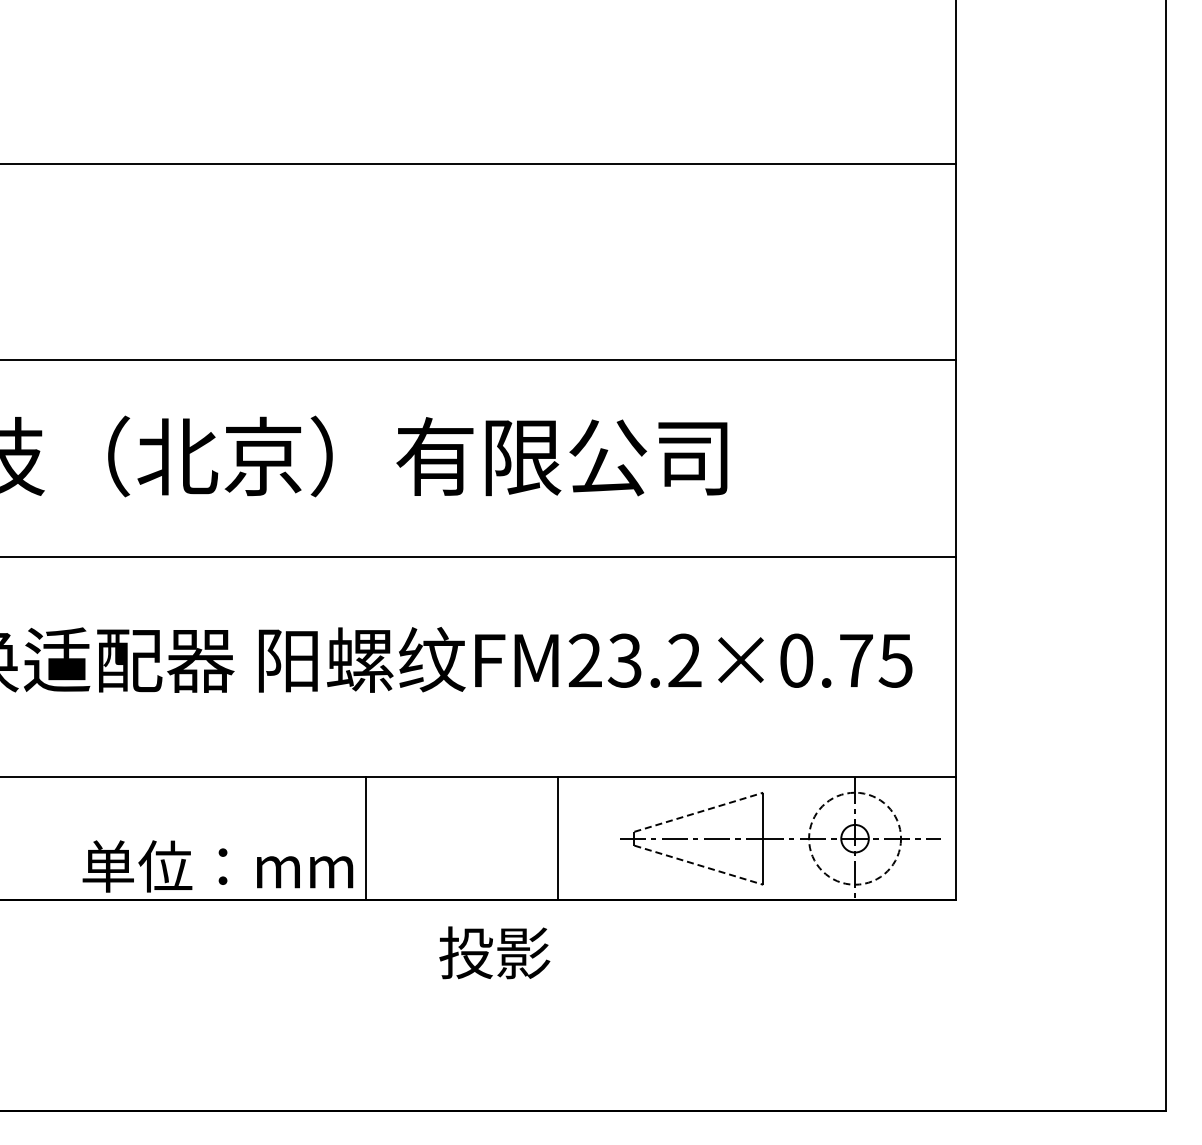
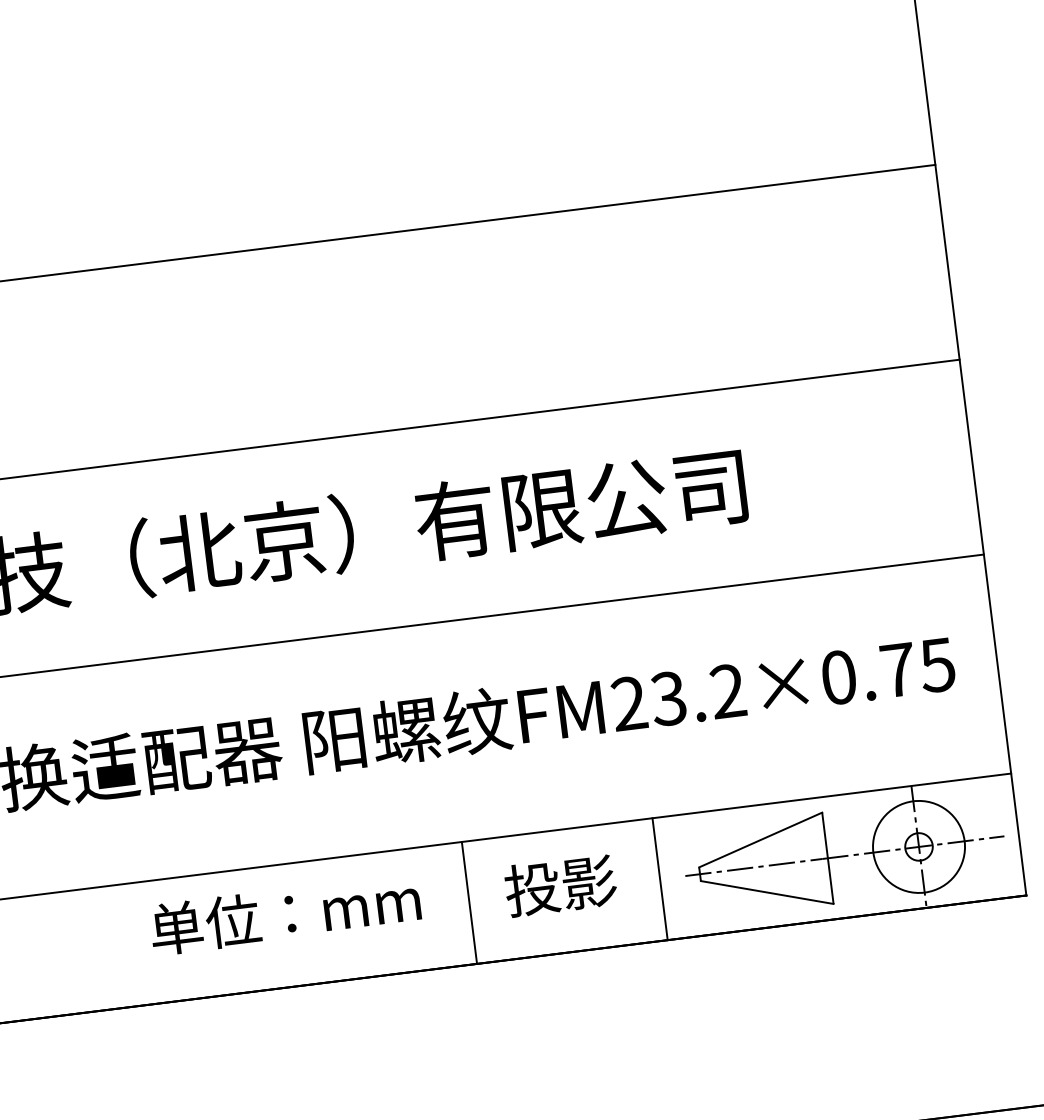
line: (699, 812) -> (761, 840), dashed -> solid
line: (366, 838) -> (469, 902), moved
line: (558, 838) -> (660, 878), moved
circle: (855, 838) -> (919, 846), dashed -> solid
line: (699, 865) -> (767, 892), dashed -> solid
text: (217, 866) -> (284, 914), moved
text: (494, 952) -> (560, 885), moved

